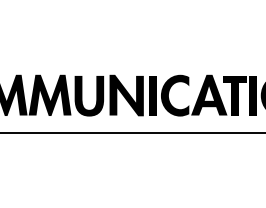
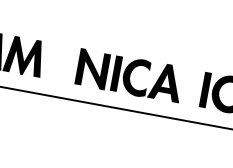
fill: (89, 95) -> (59, 63), removed
fill: (234, 95) -> (188, 86), removed

